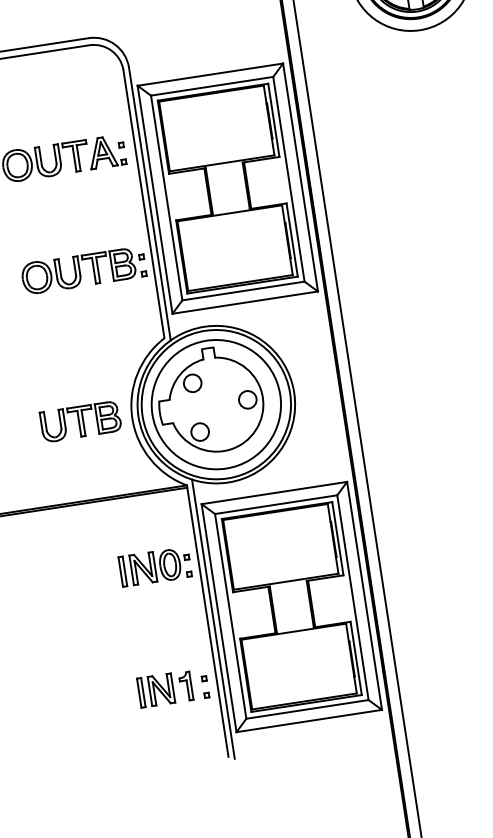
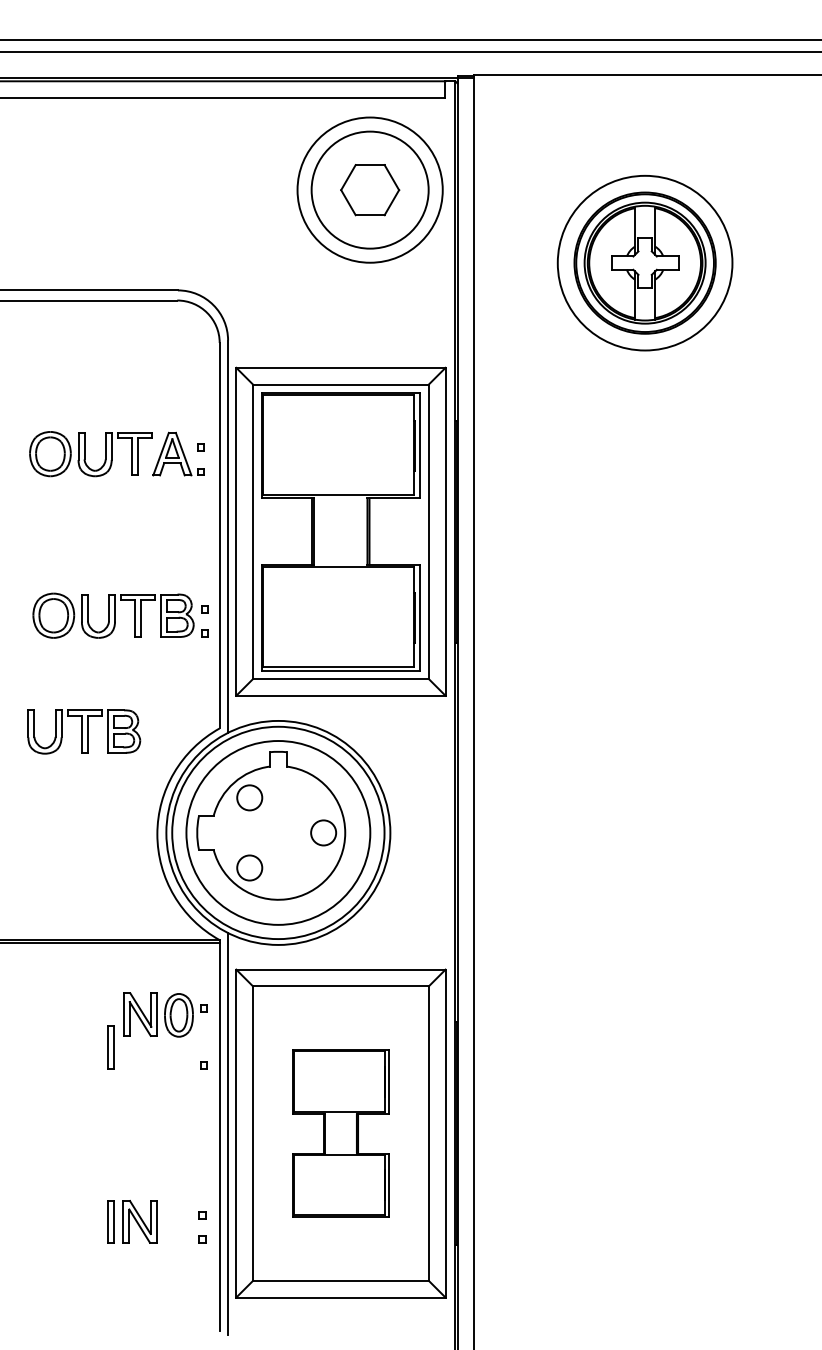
part: (80, 421) -> (84, 731), moved
part: (160, 565) -> (165, 1014), moved
part: (291, 607) -> (340, 1133), size x0.6
part: (186, 686) -> (175, 1222), removed

